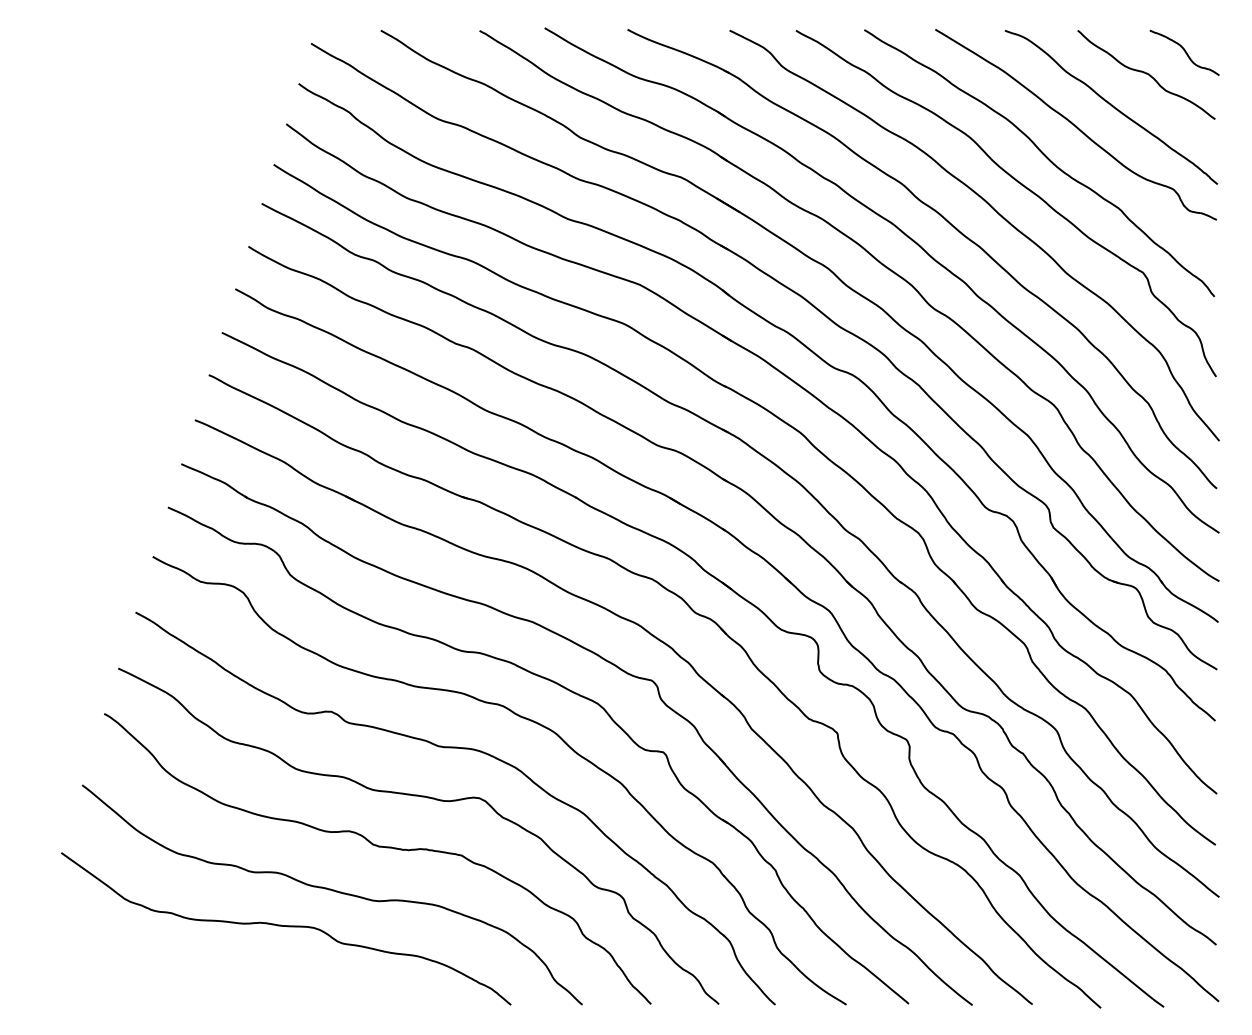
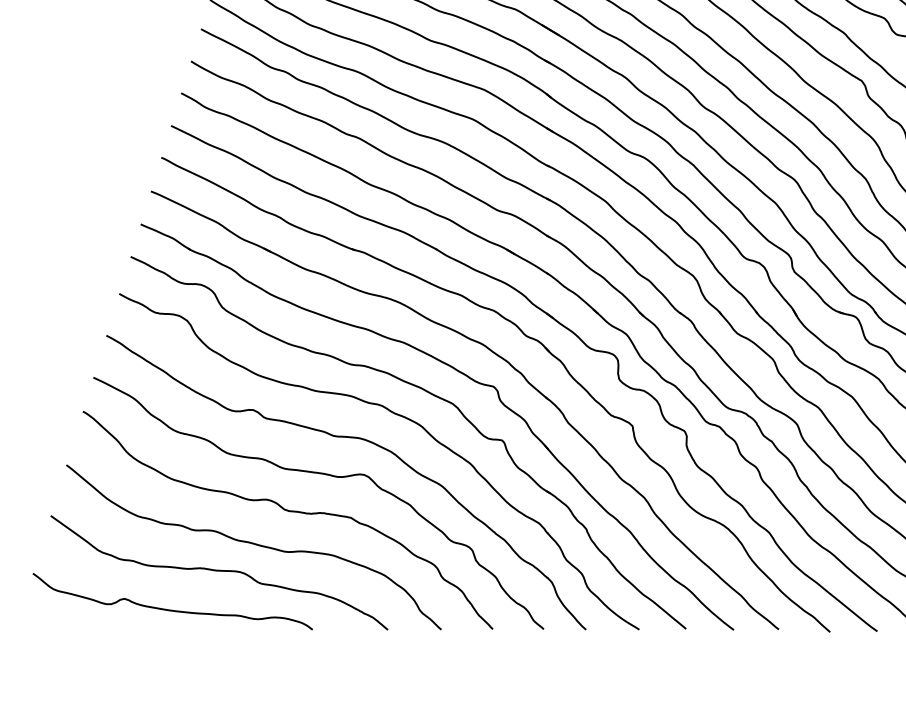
curve: (223, 978) -> (172, 610), added

